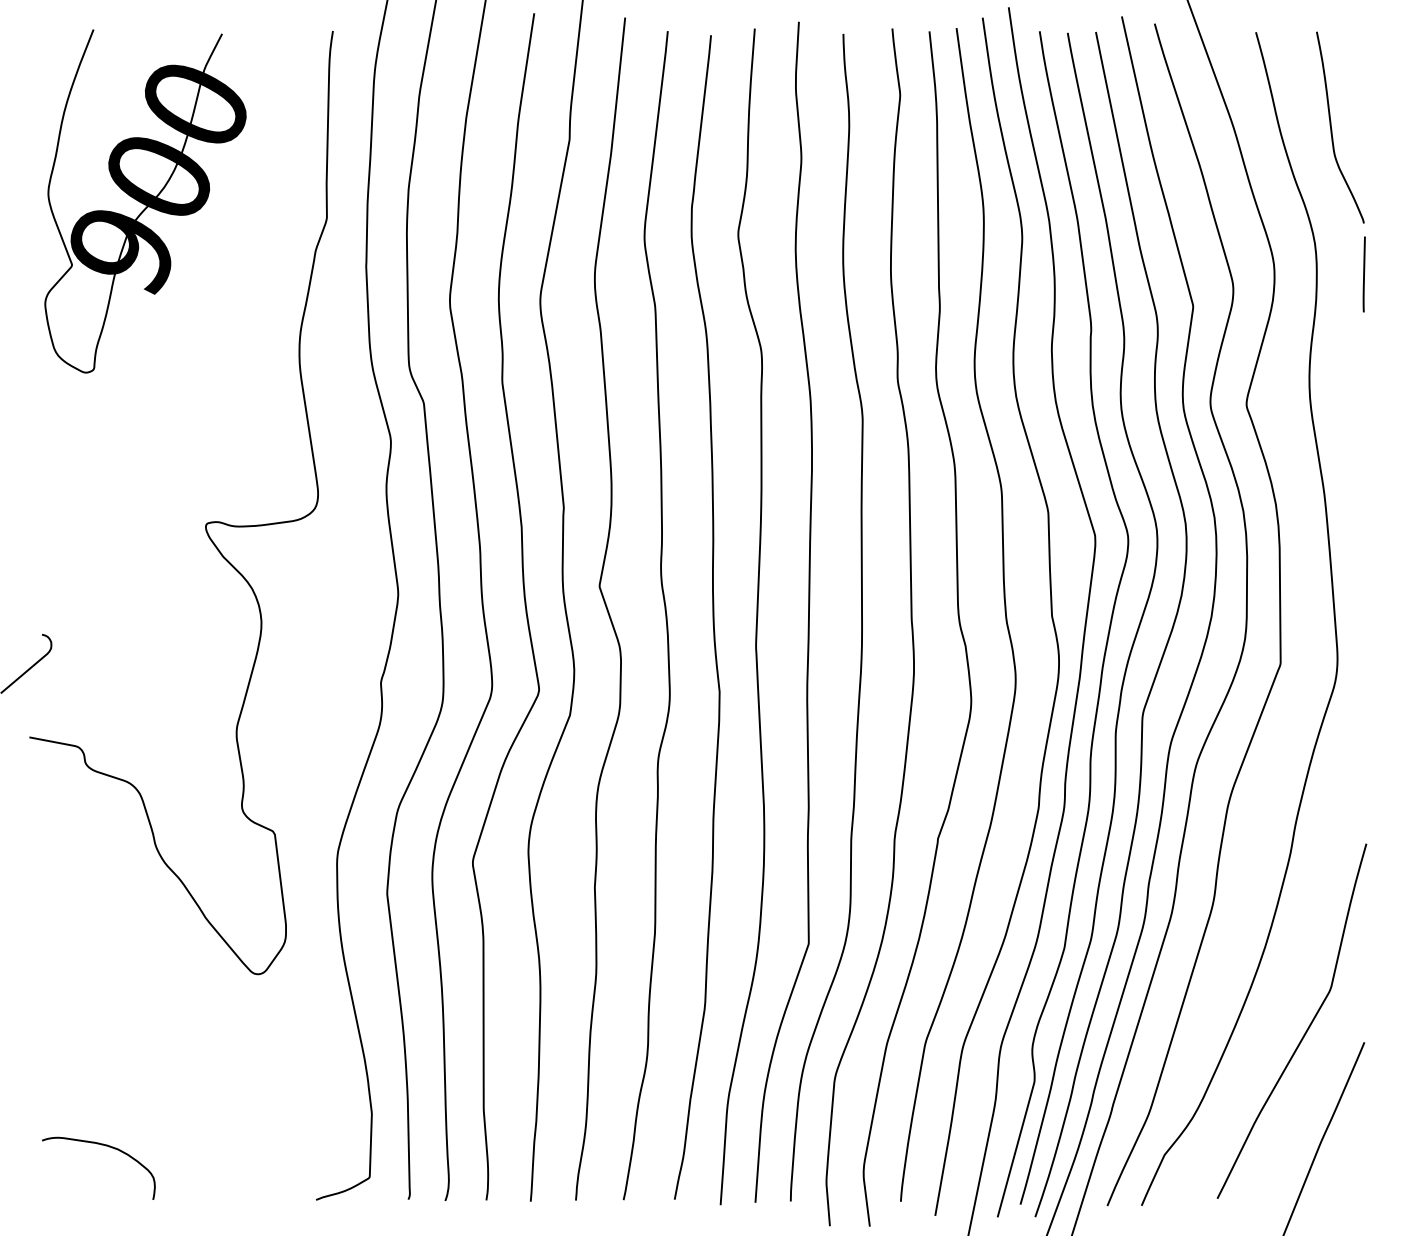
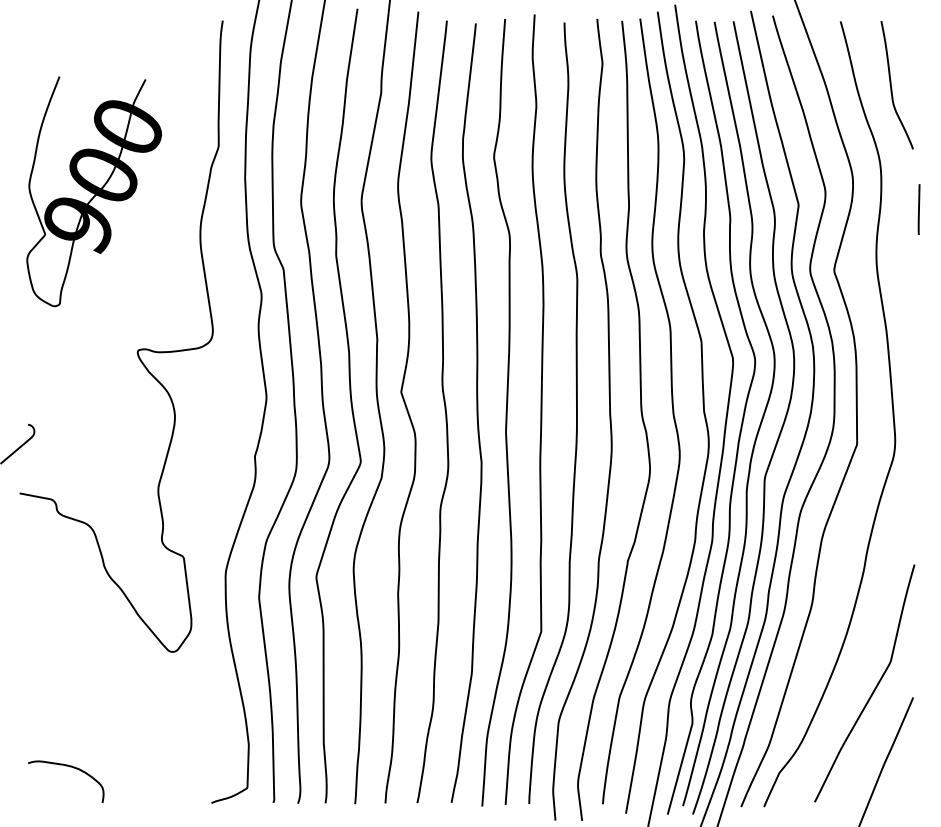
part: (144, 201) -> (93, 191), moved
line: (1363, 274) -> (918, 209), moved

